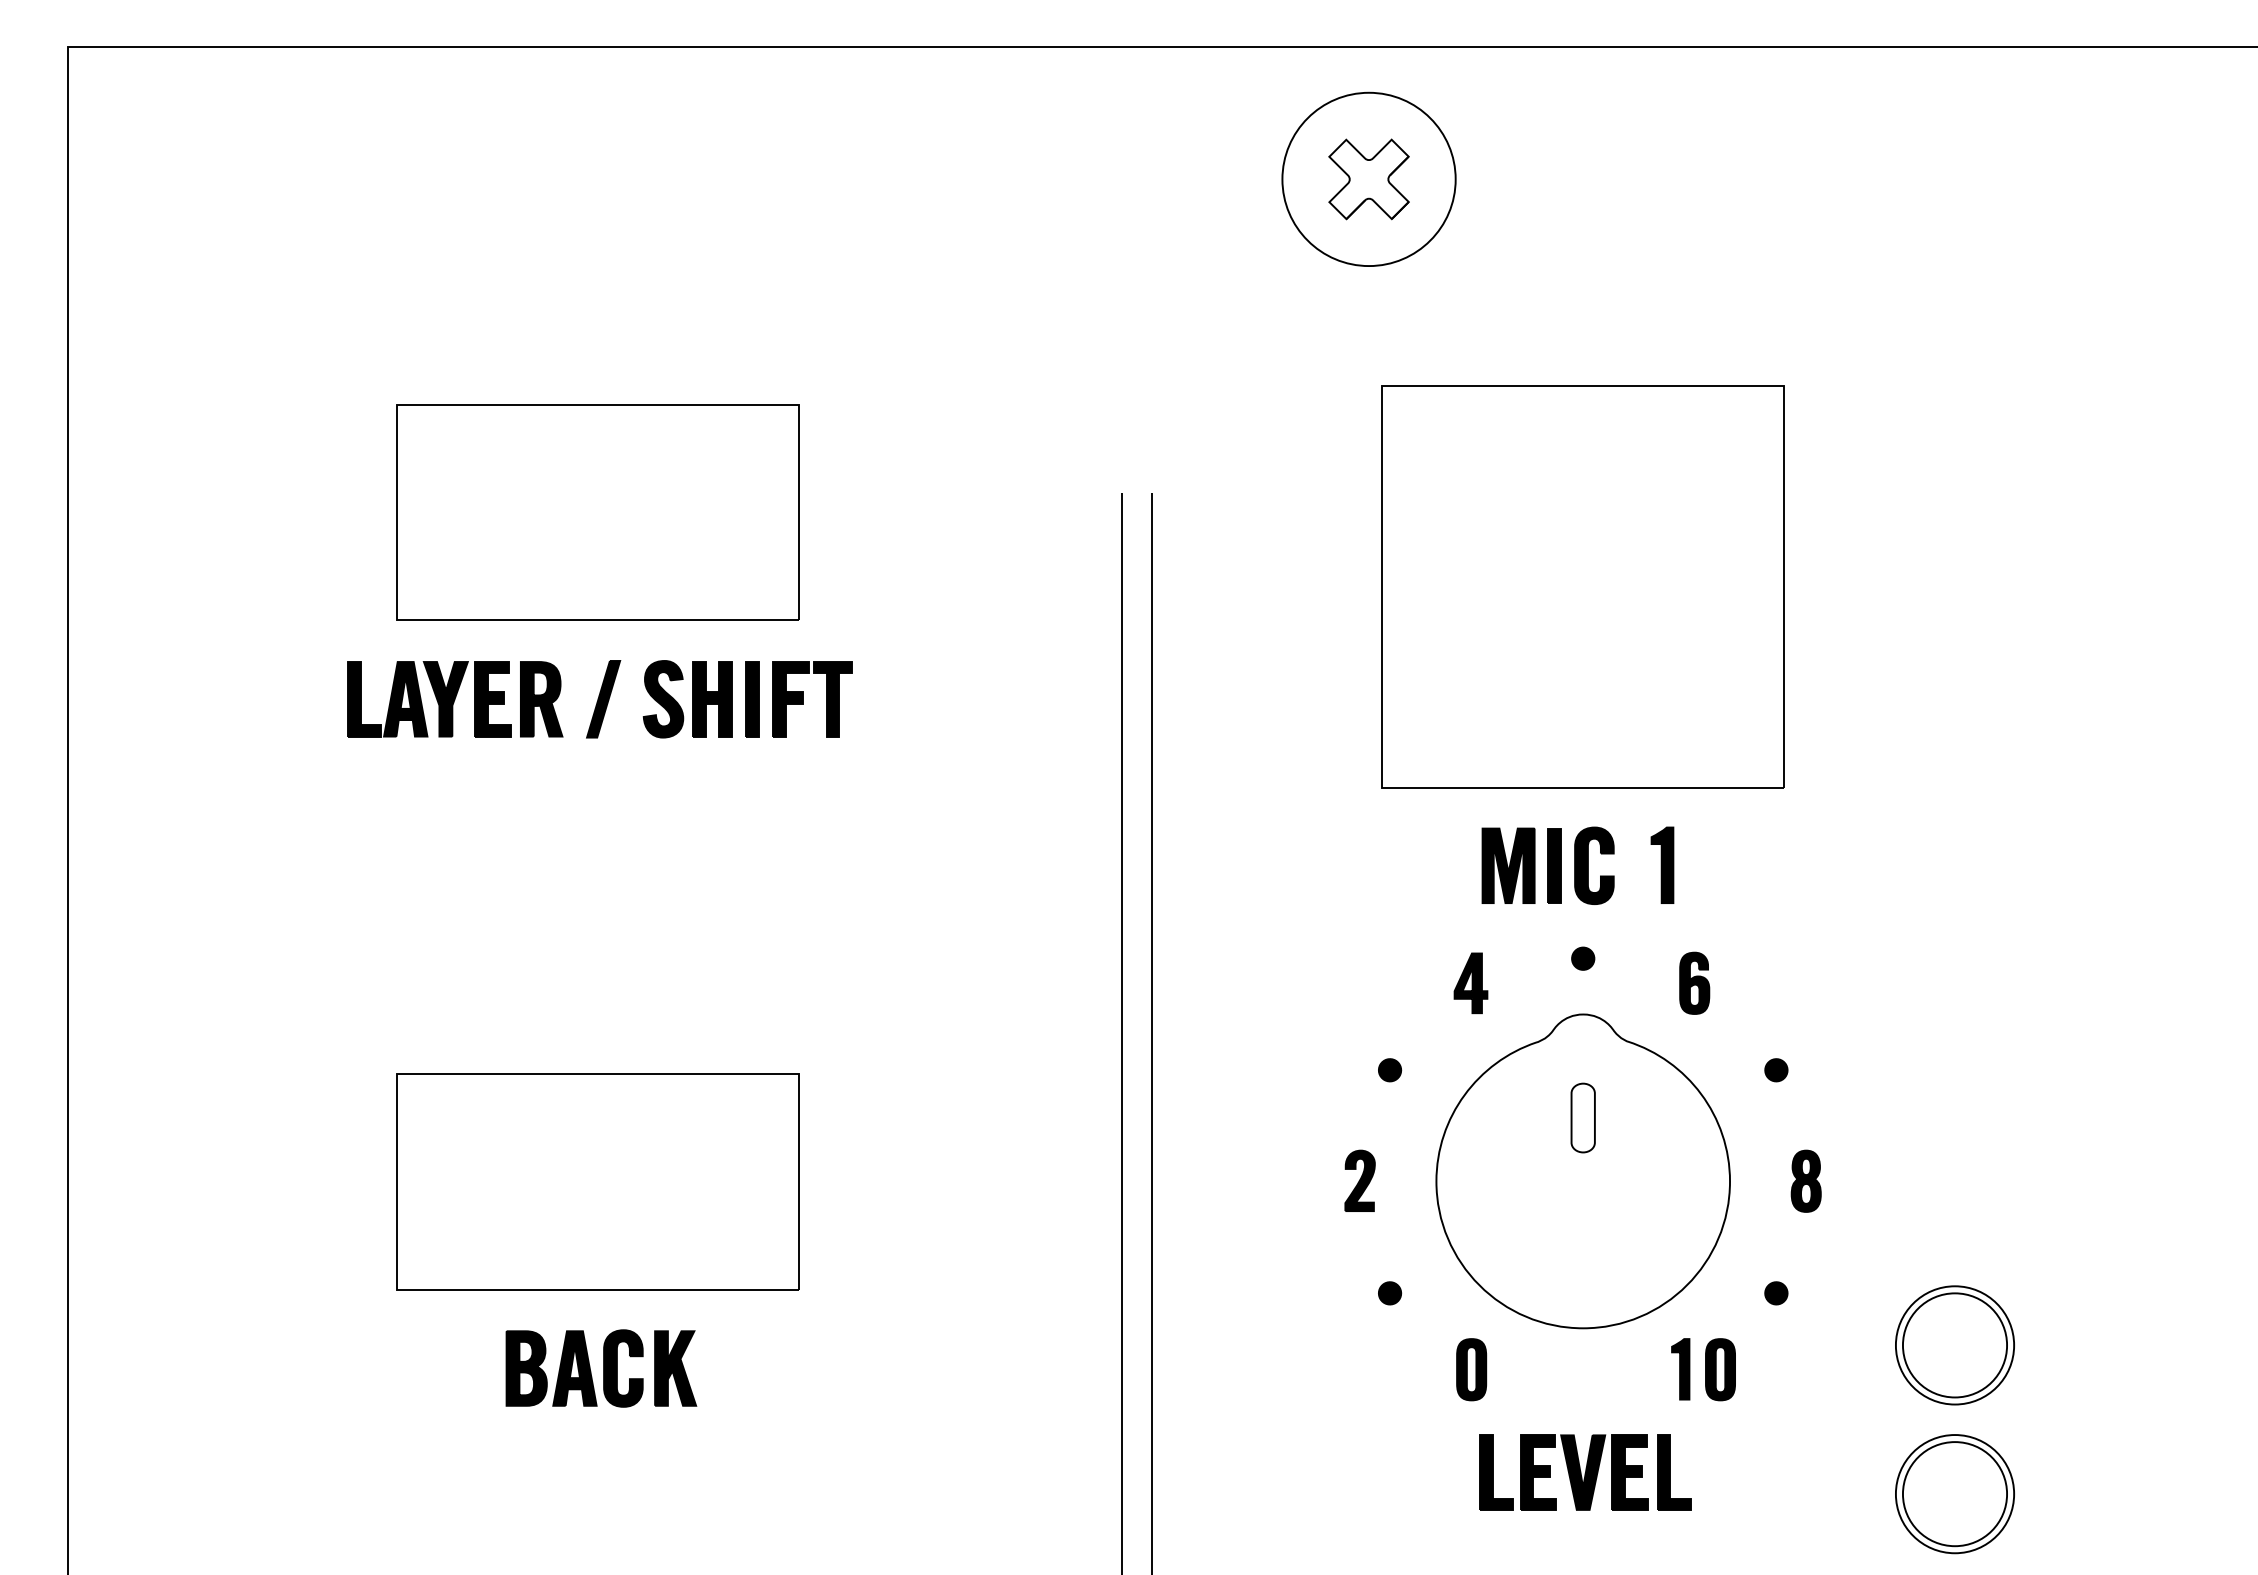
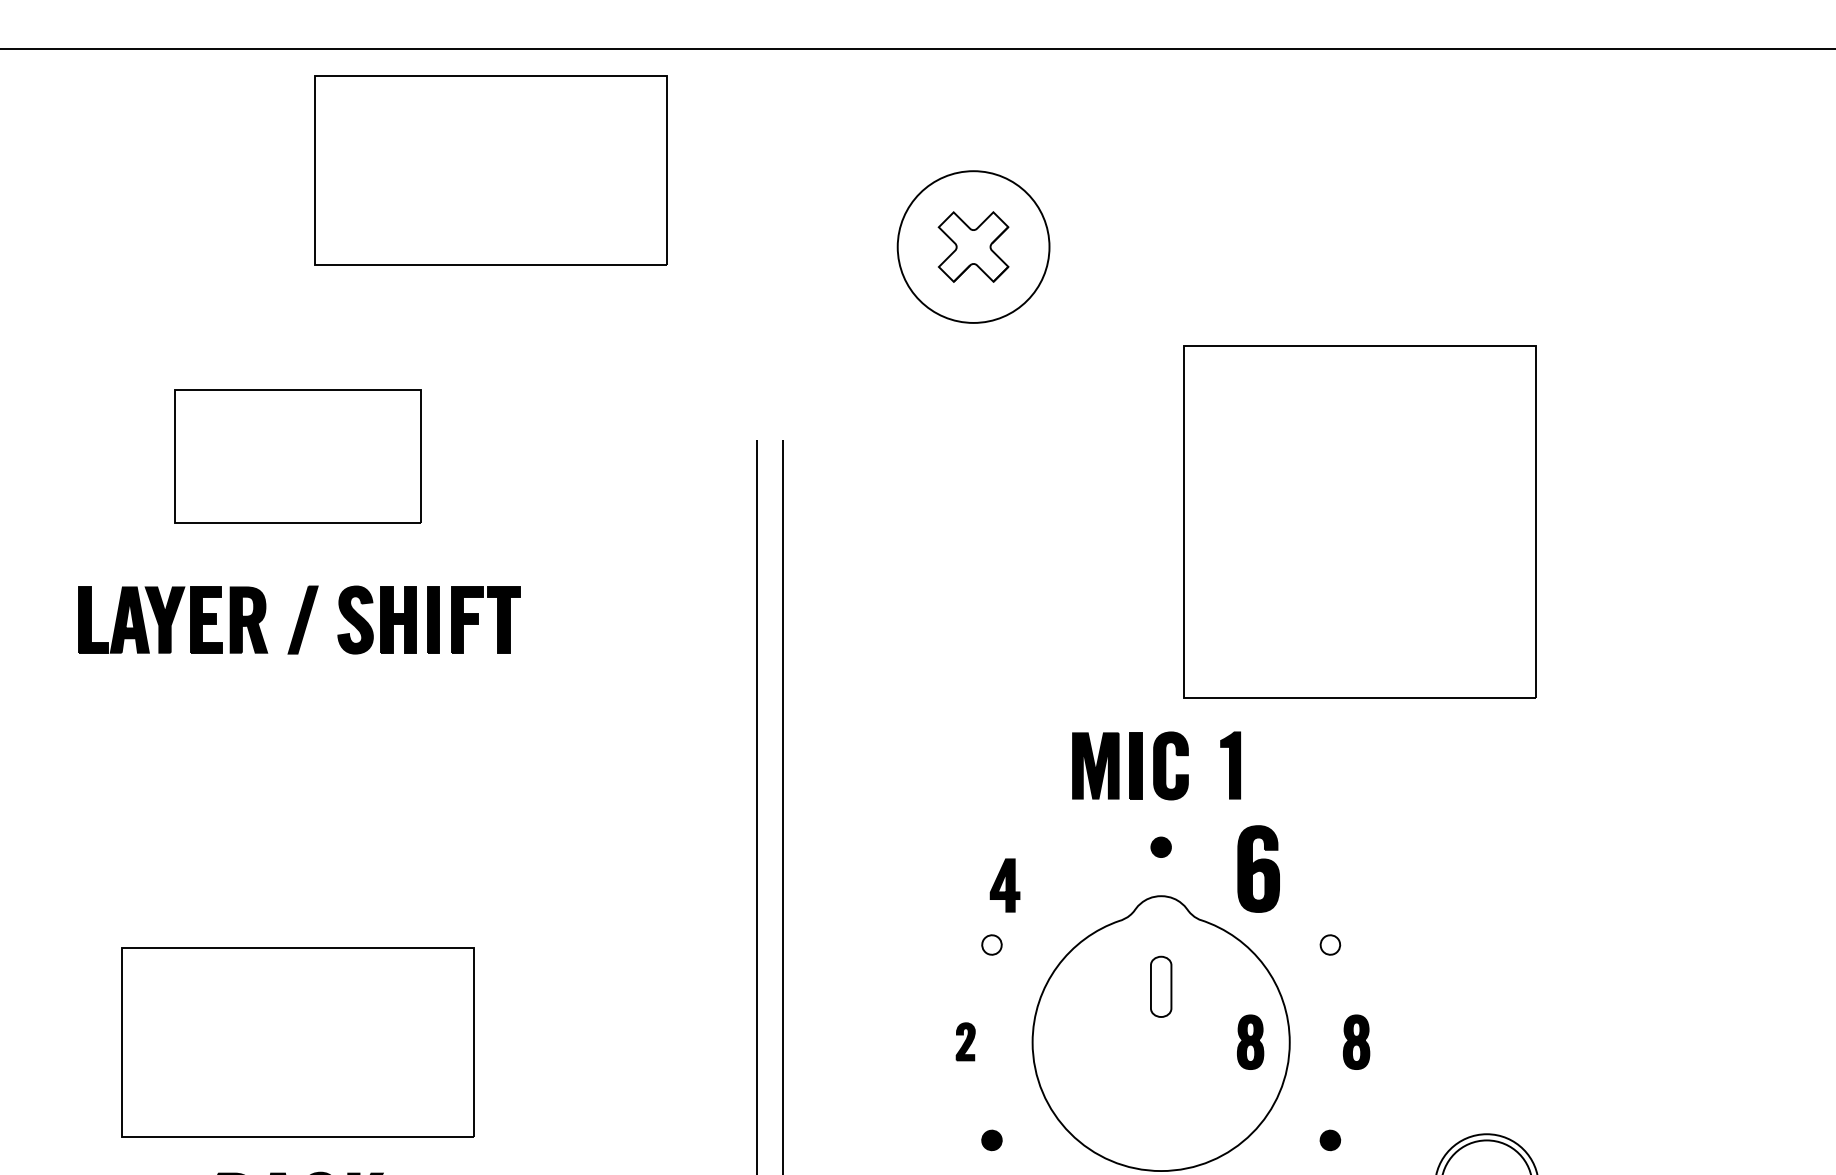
part: (1368, 178) -> (973, 246), moved
part: (817, 185) -> (490, 170), added
part: (597, 512) -> (297, 456), size x0.7
part: (1582, 586) -> (1359, 521), moved
part: (1694, 982) -> (1258, 868), size x1.6
part: (1470, 983) -> (1004, 885), moved
fill: (1389, 1070) -> (991, 945), removed
fill: (1776, 1070) -> (1330, 945), removed
part: (1359, 1180) -> (965, 1041), size x0.7
part: (1684, 1180) -> (1249, 1041), added

